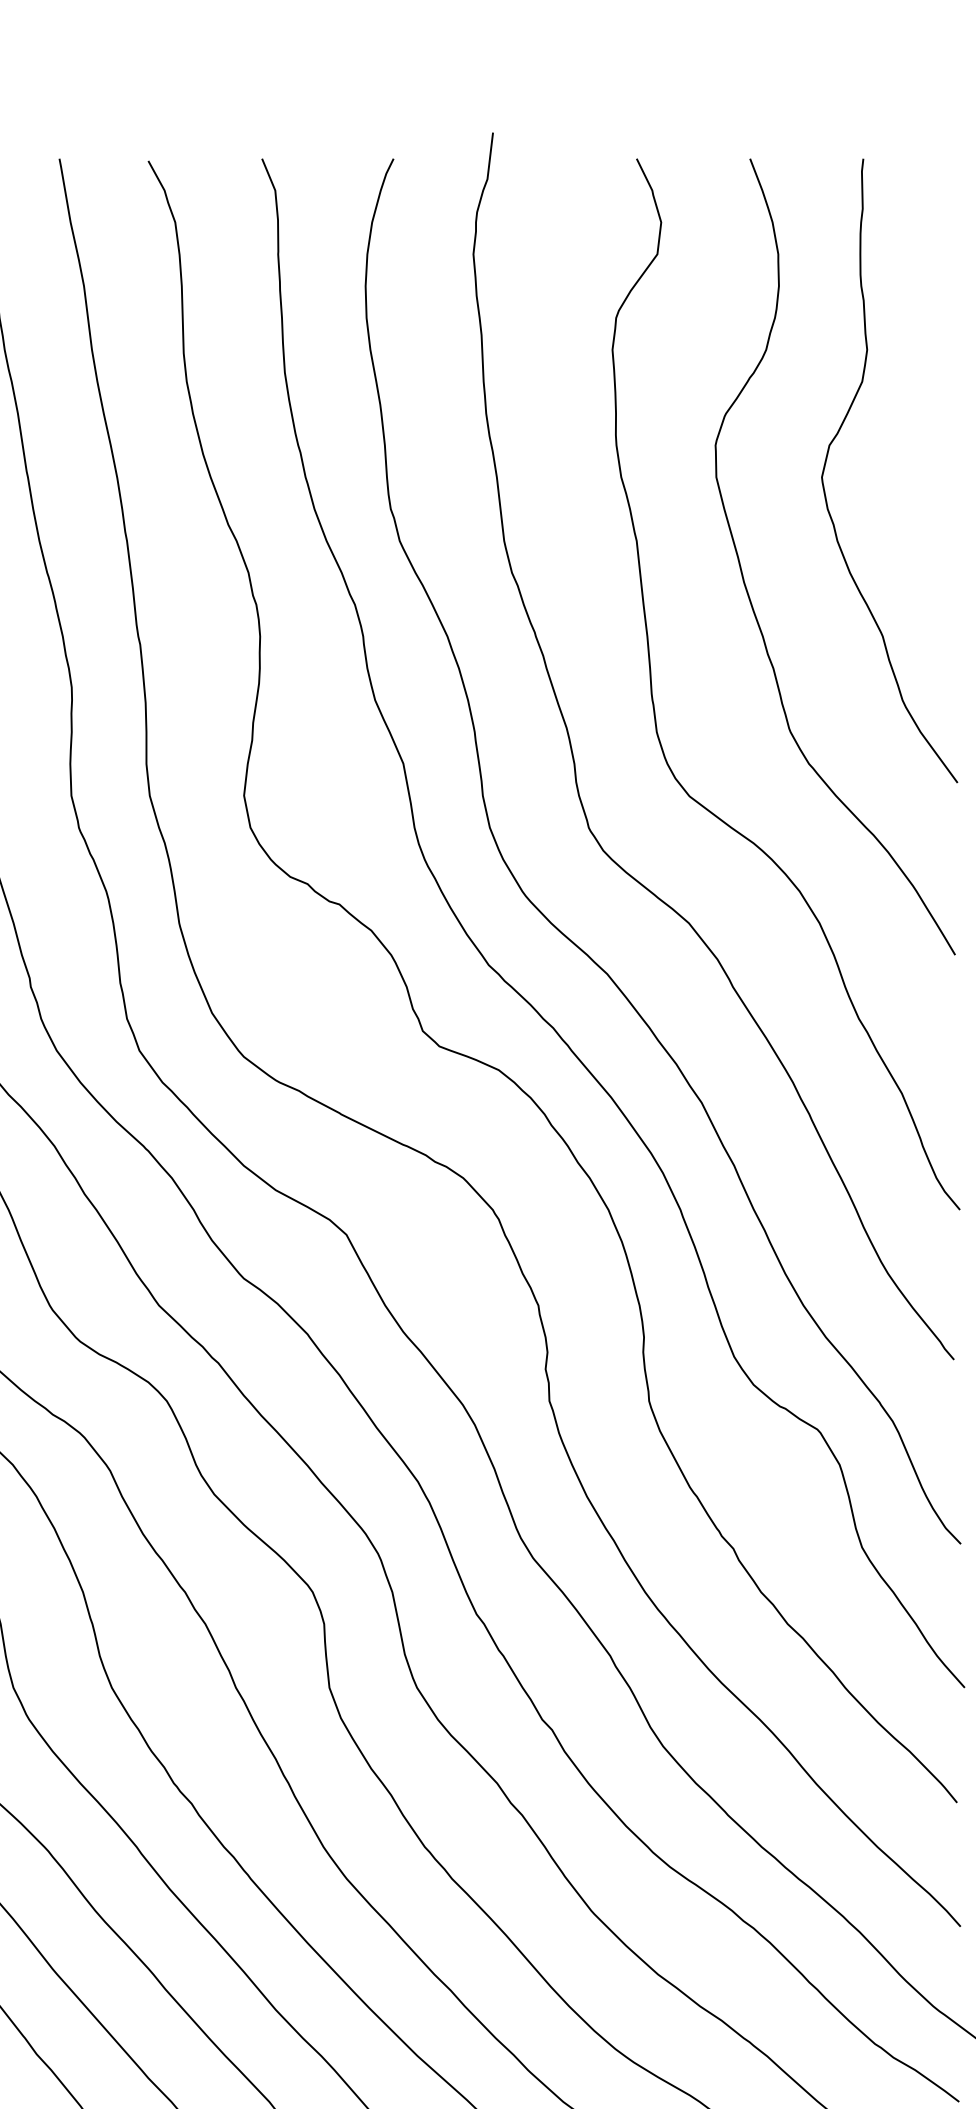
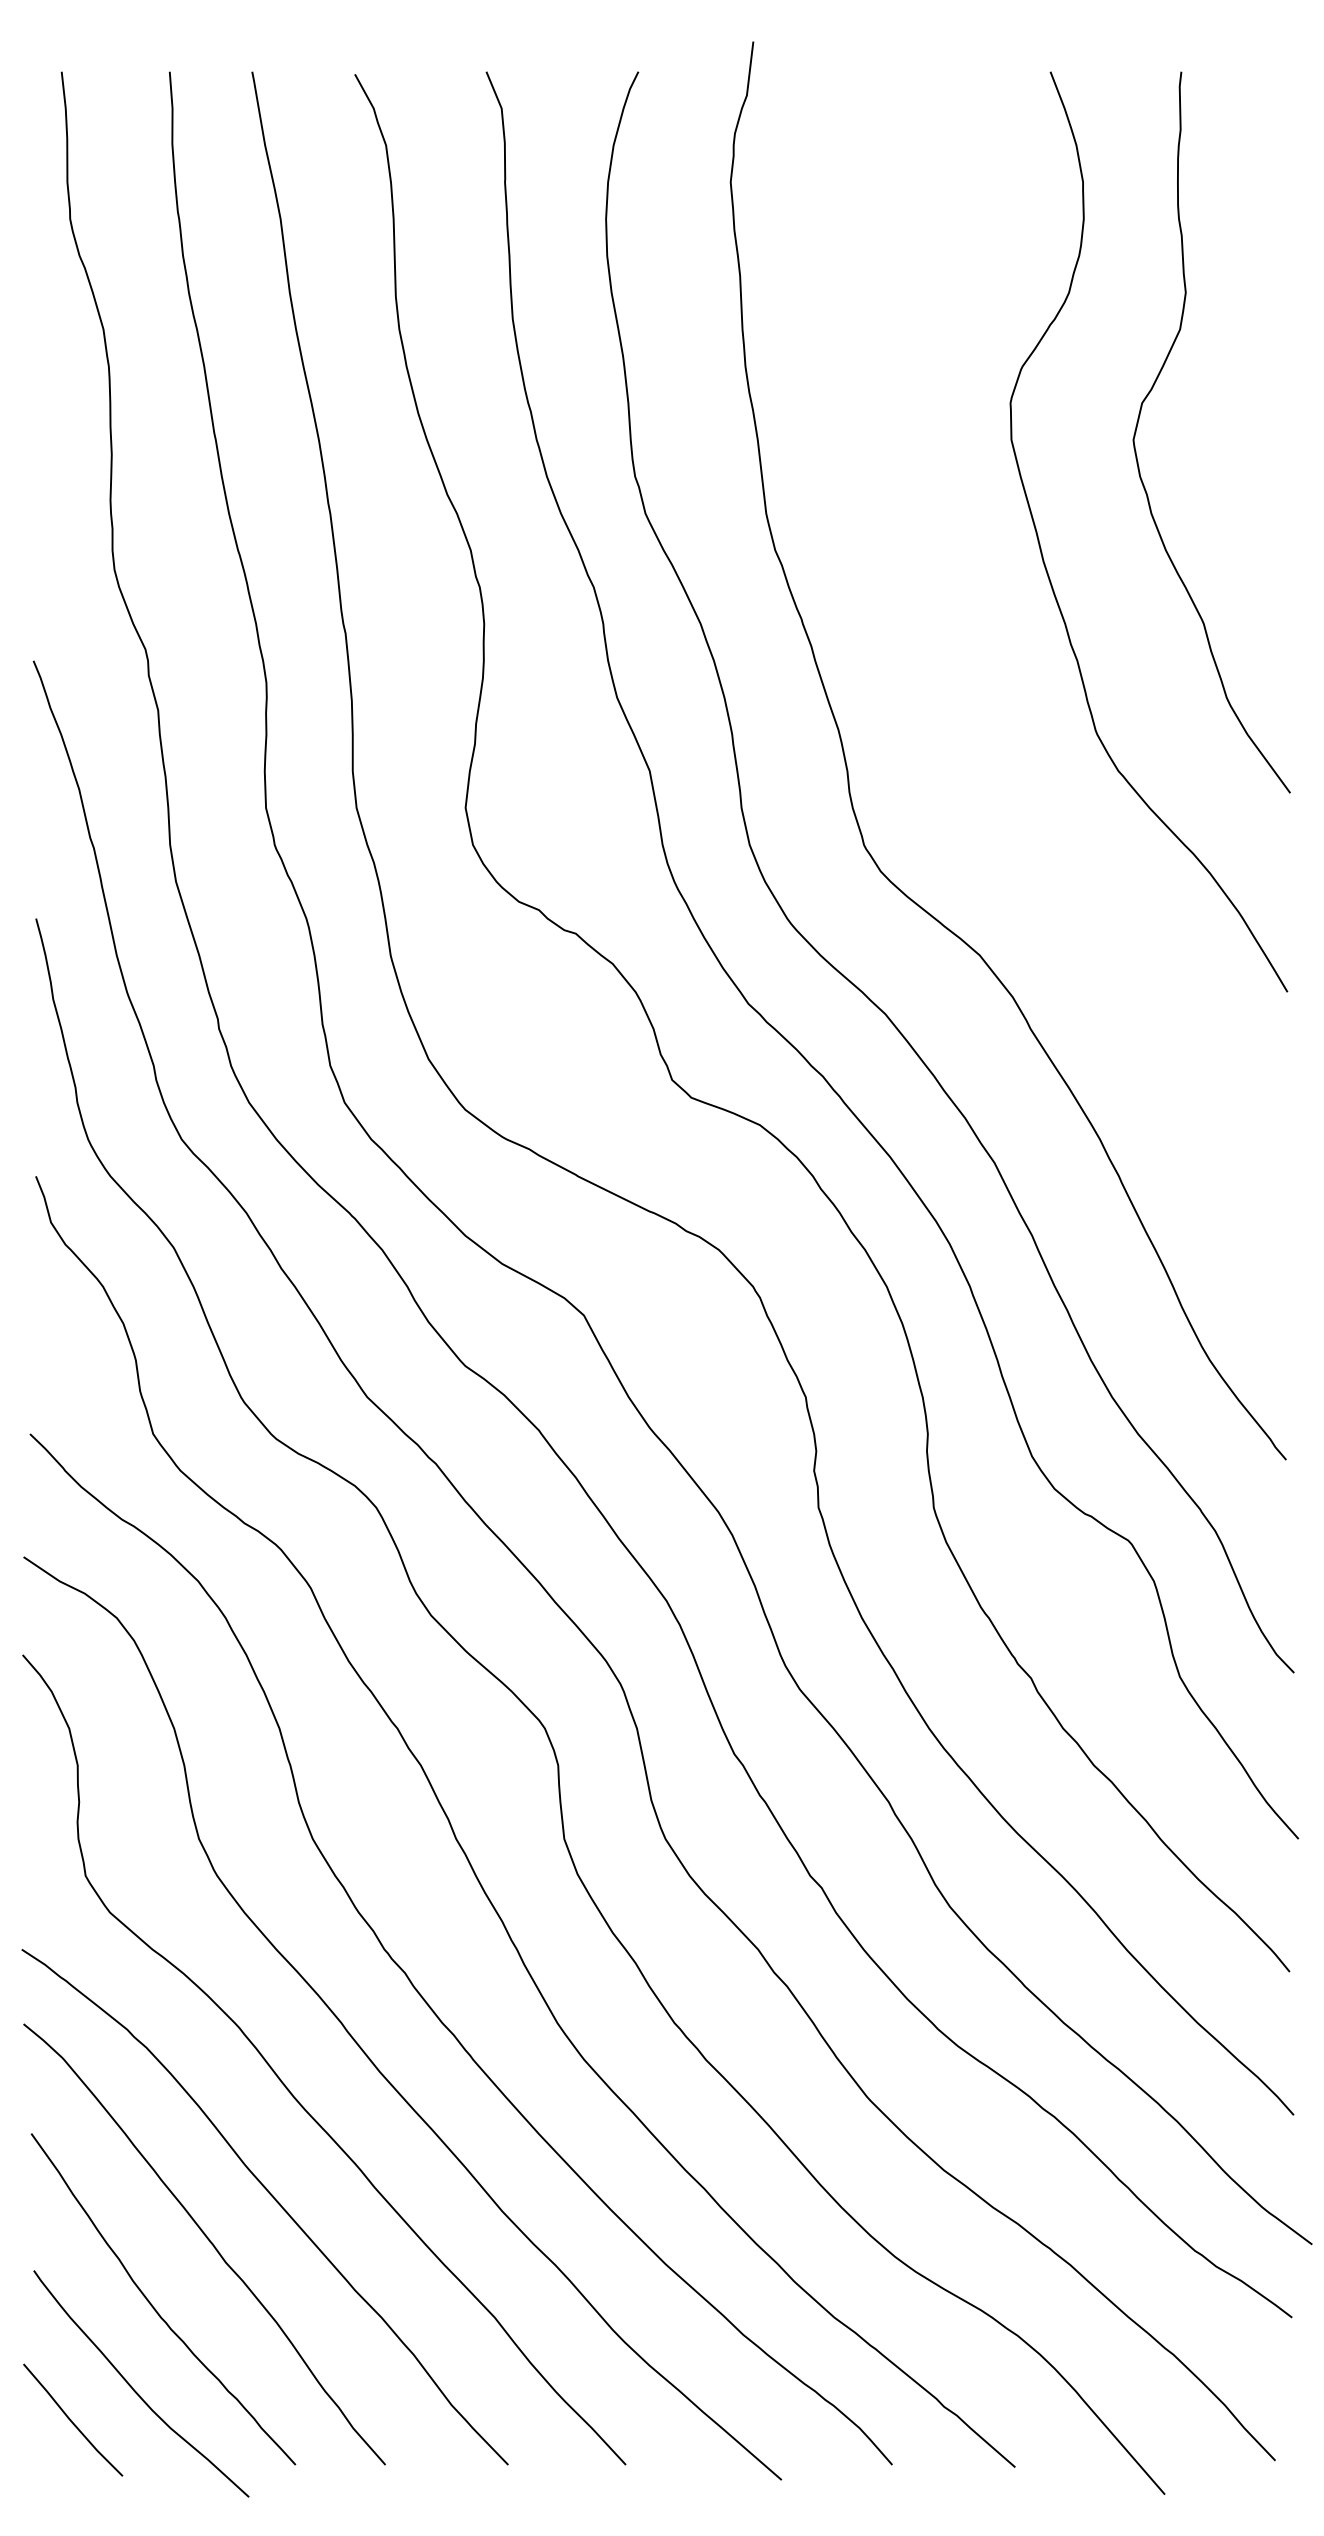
curve: (654, 707) -> (940, 706), removed

